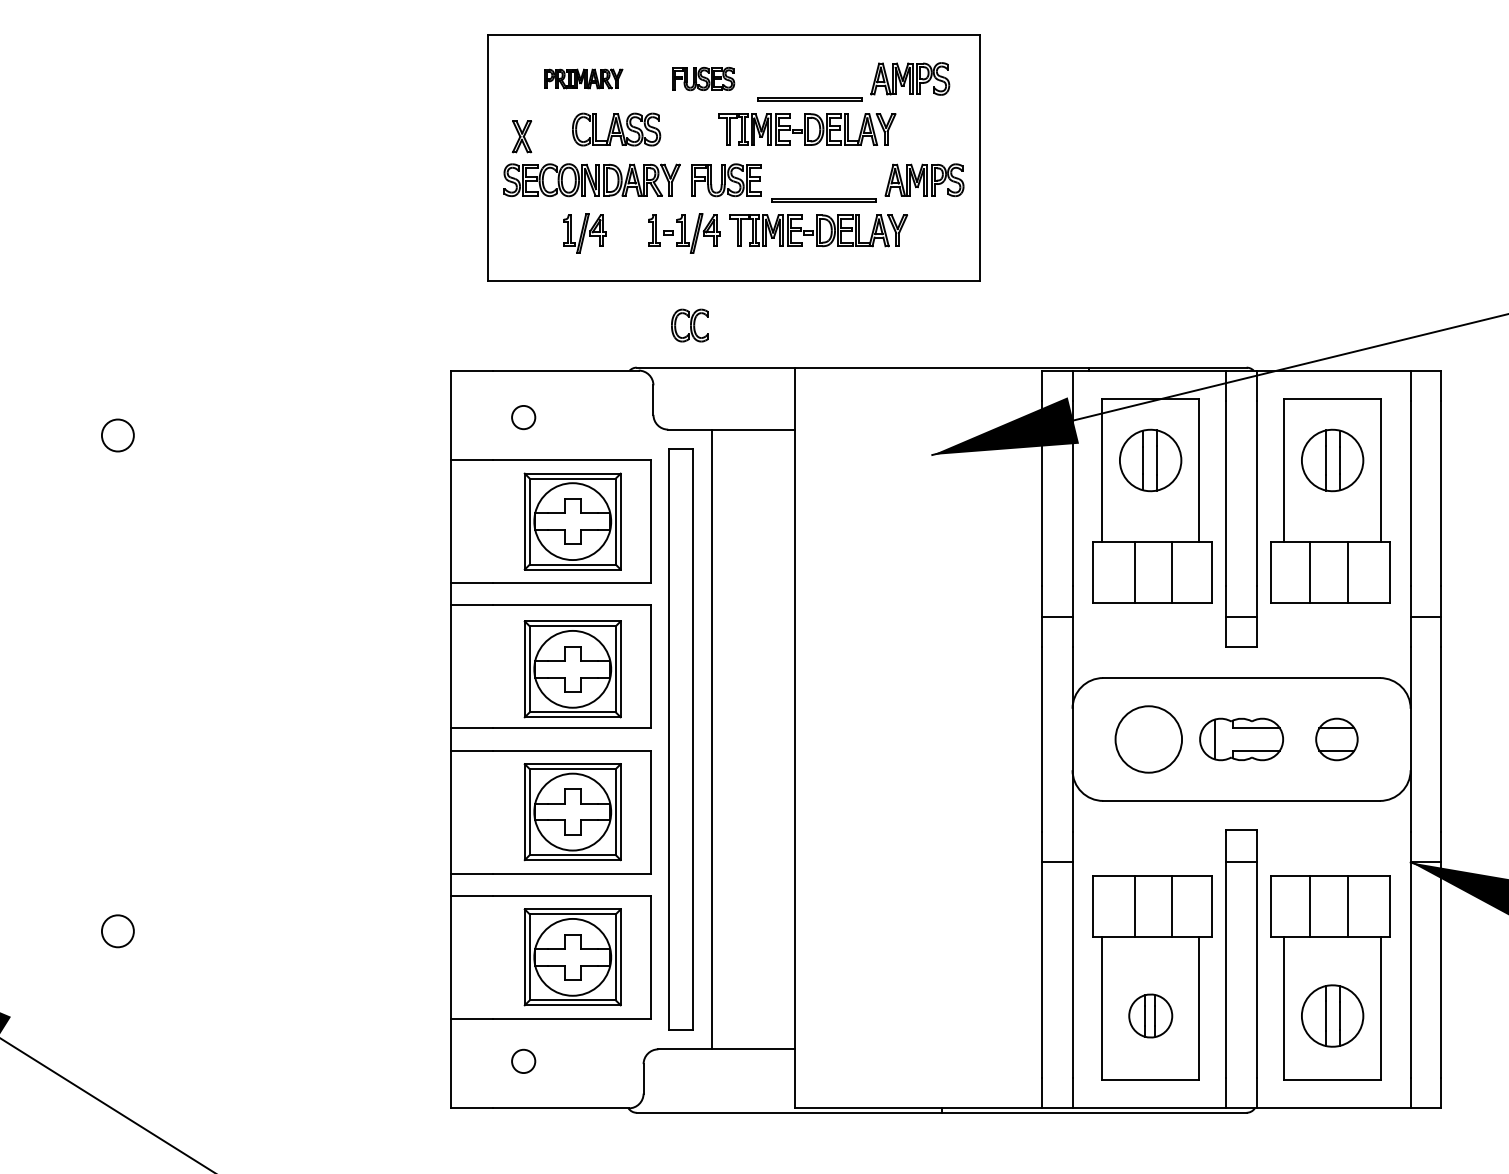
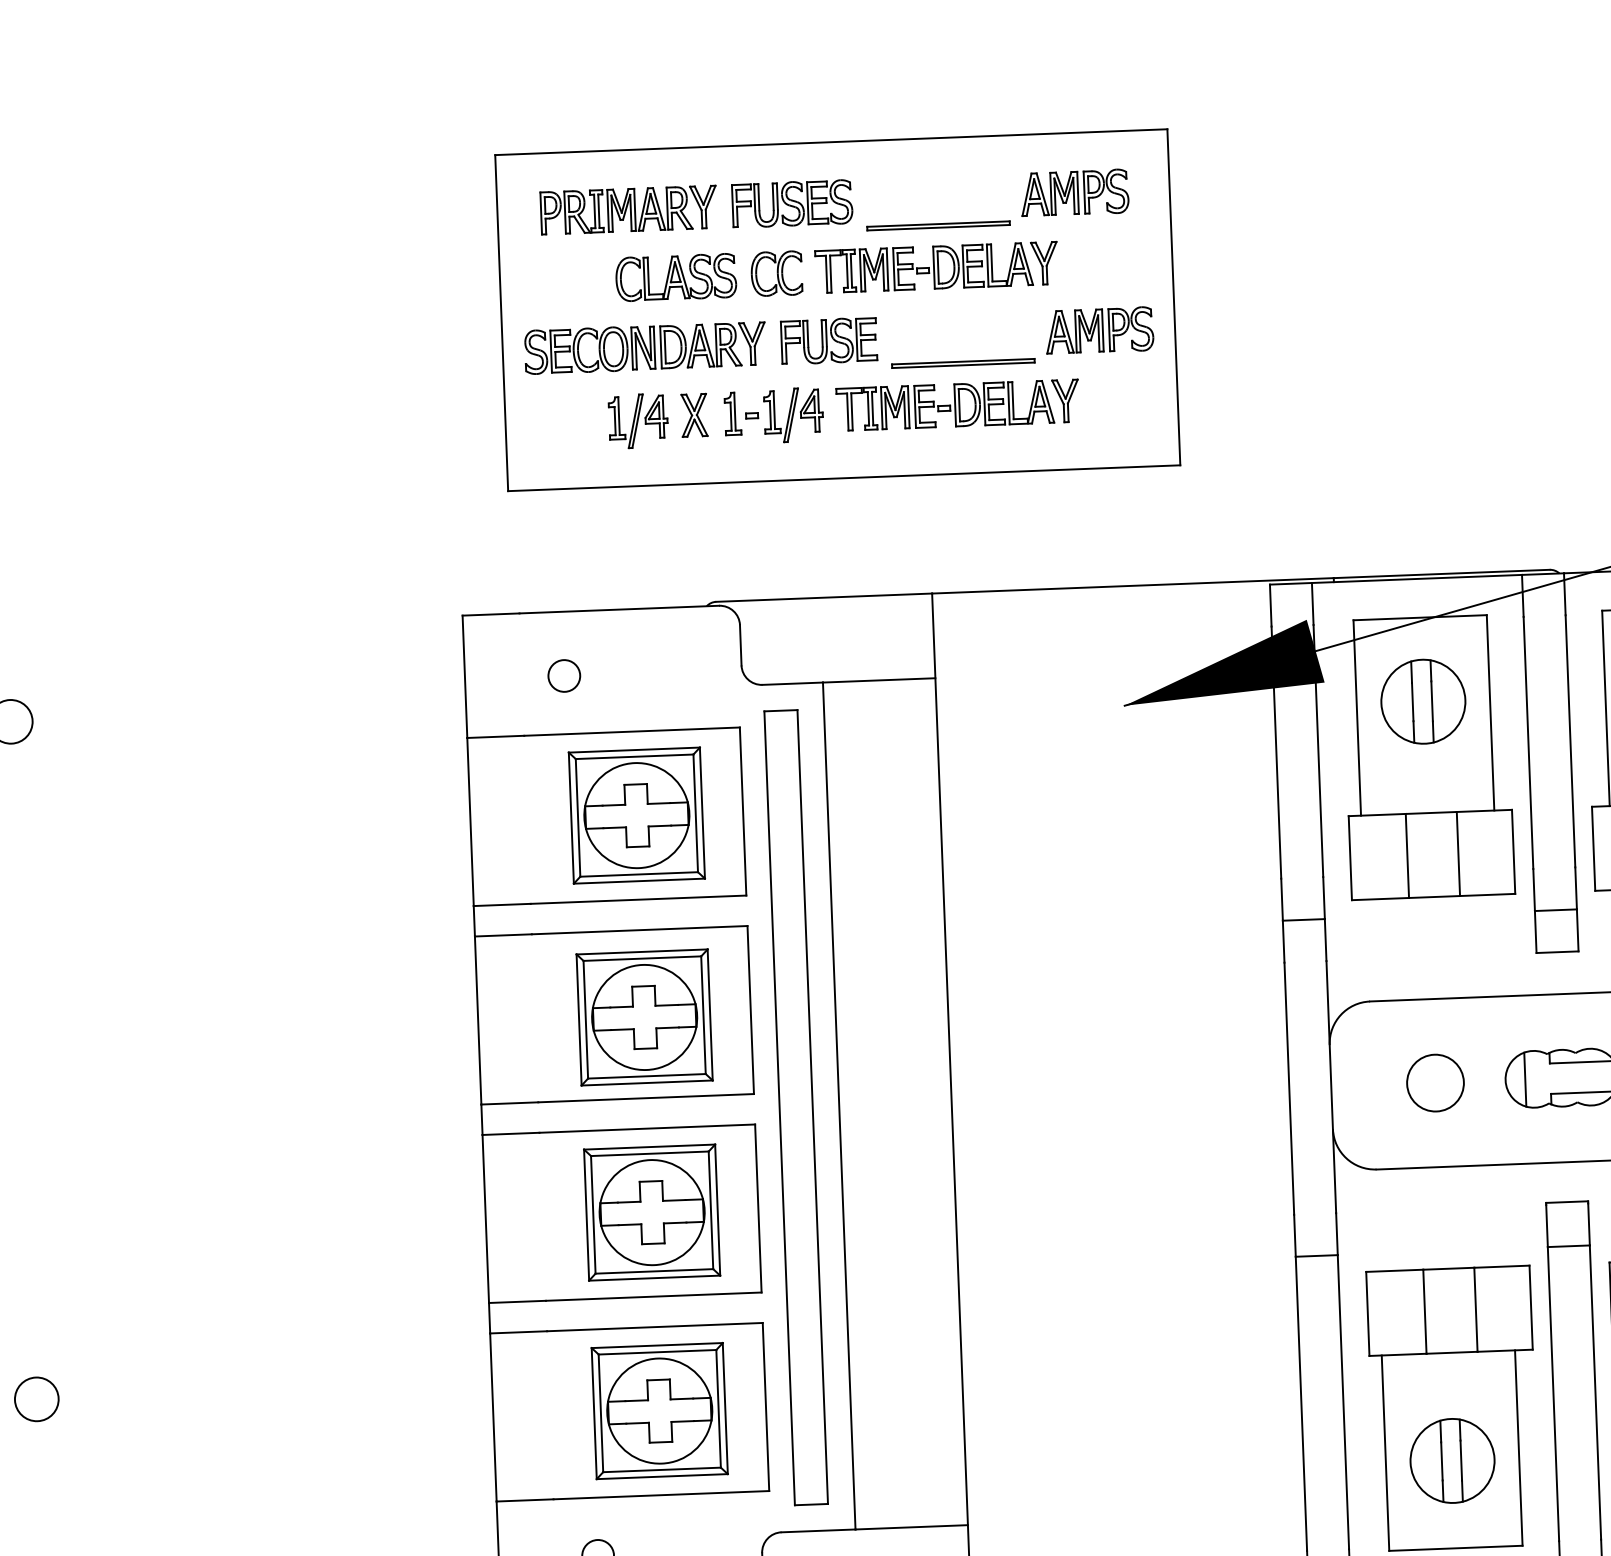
part: (583, 78) -> (628, 209), size x1.67
part: (703, 78) -> (792, 203), size x1.43
part: (522, 136) -> (695, 414), moved
part: (689, 325) -> (775, 273), moved
circle: (1148, 739) -> (1435, 1083), size x0.62
part: (1150, 1015) -> (1452, 1460), size x1.43

